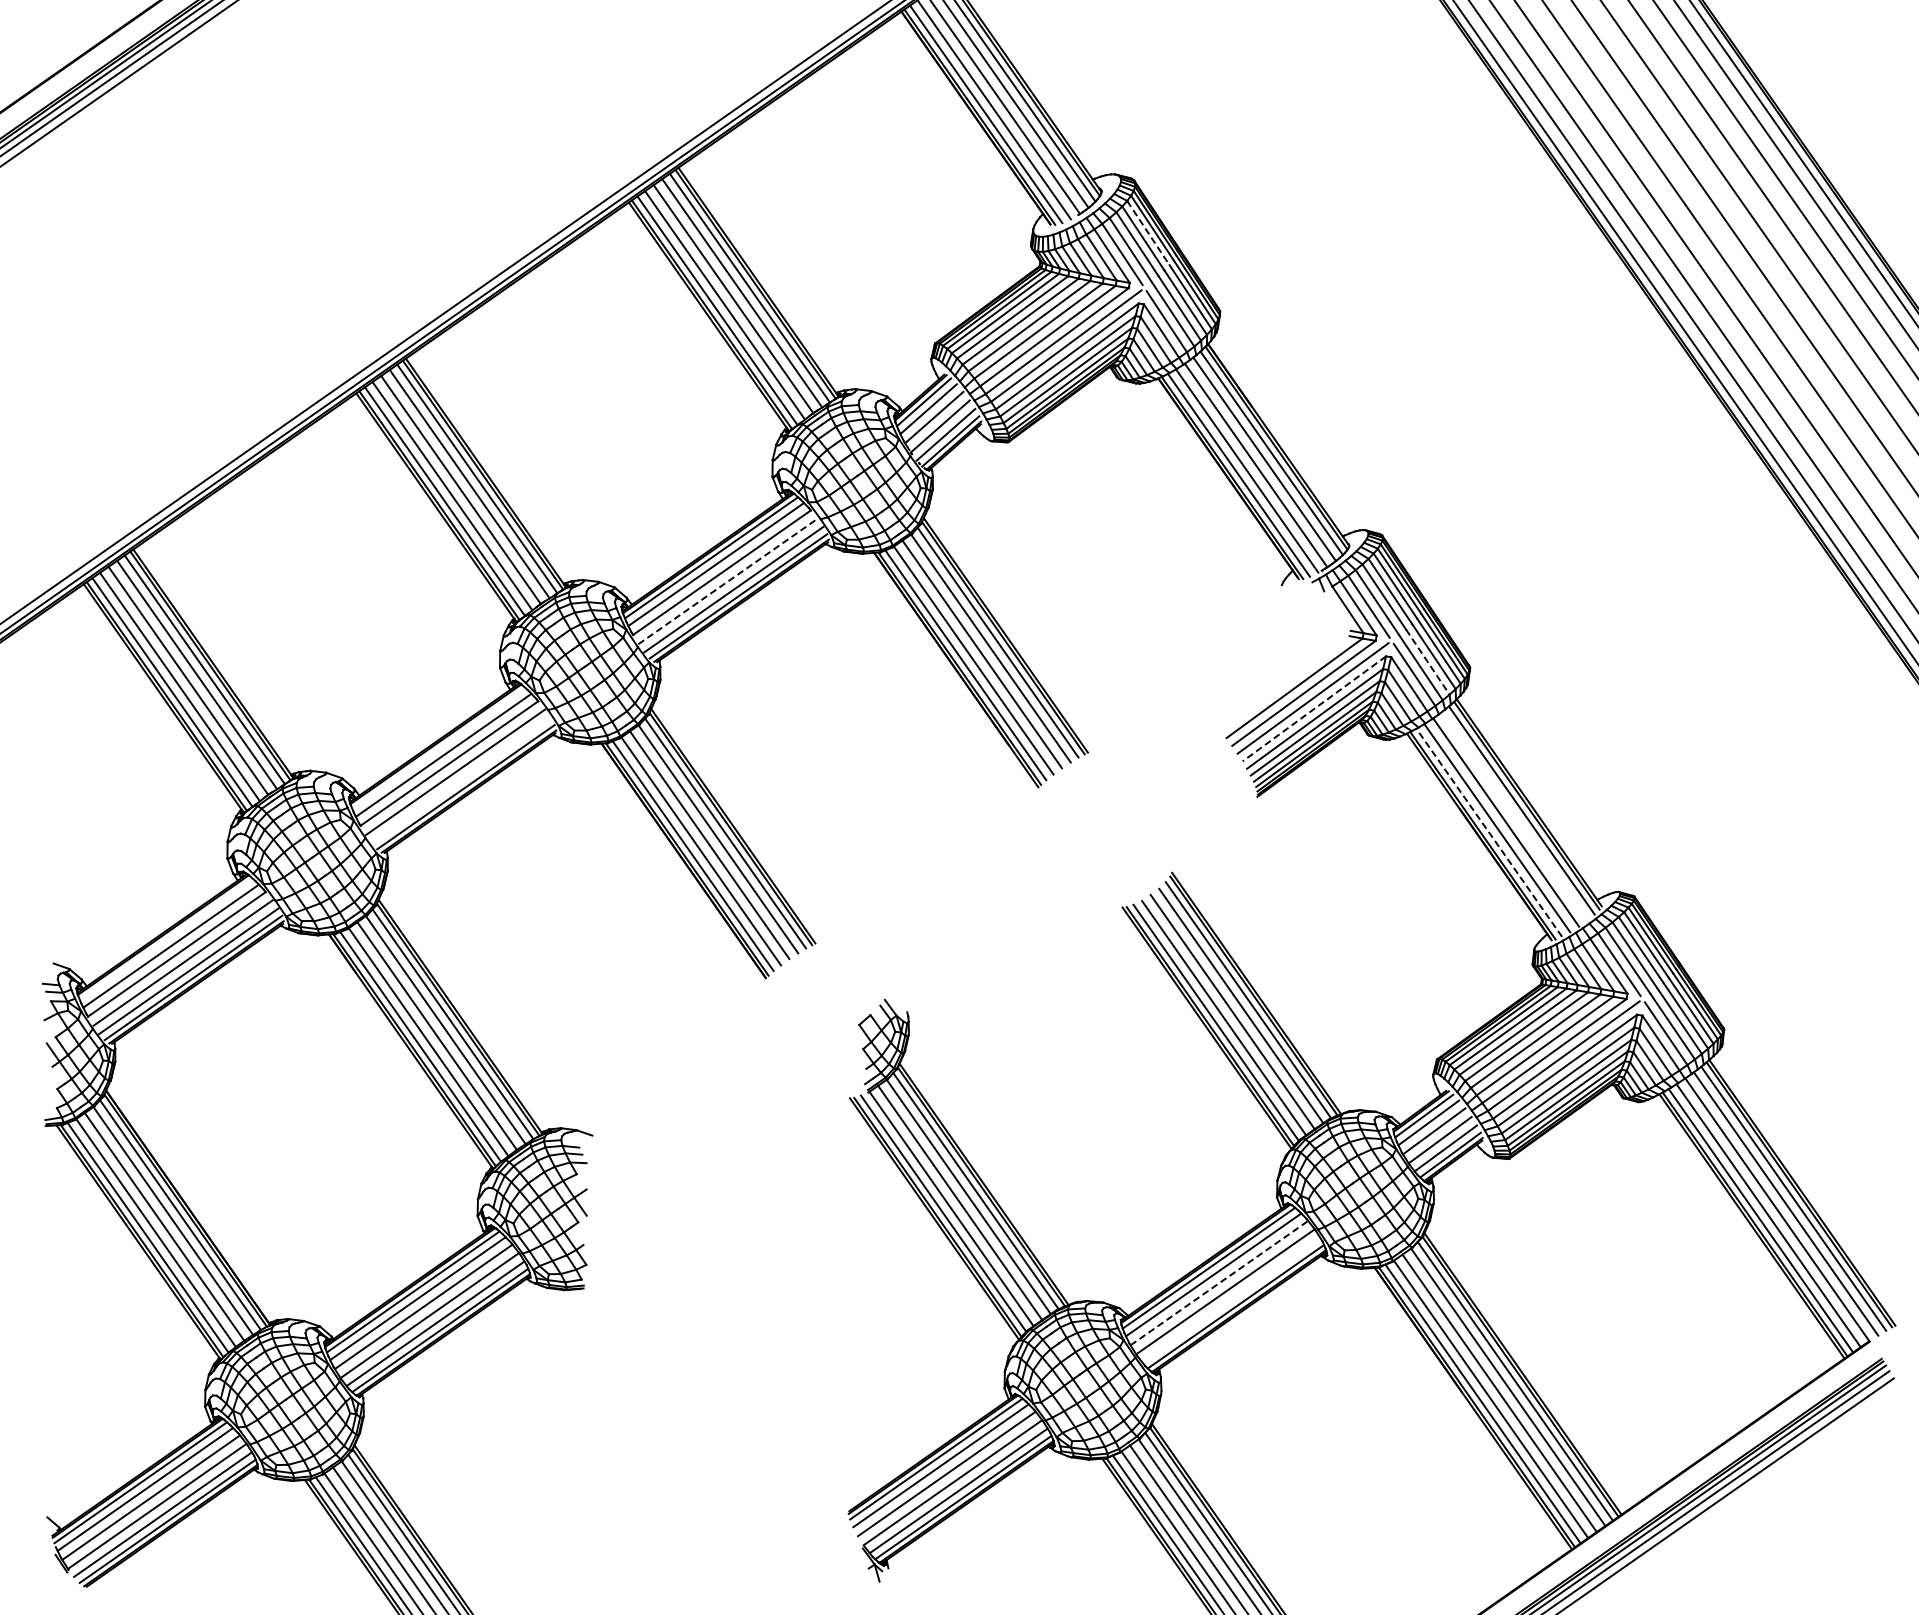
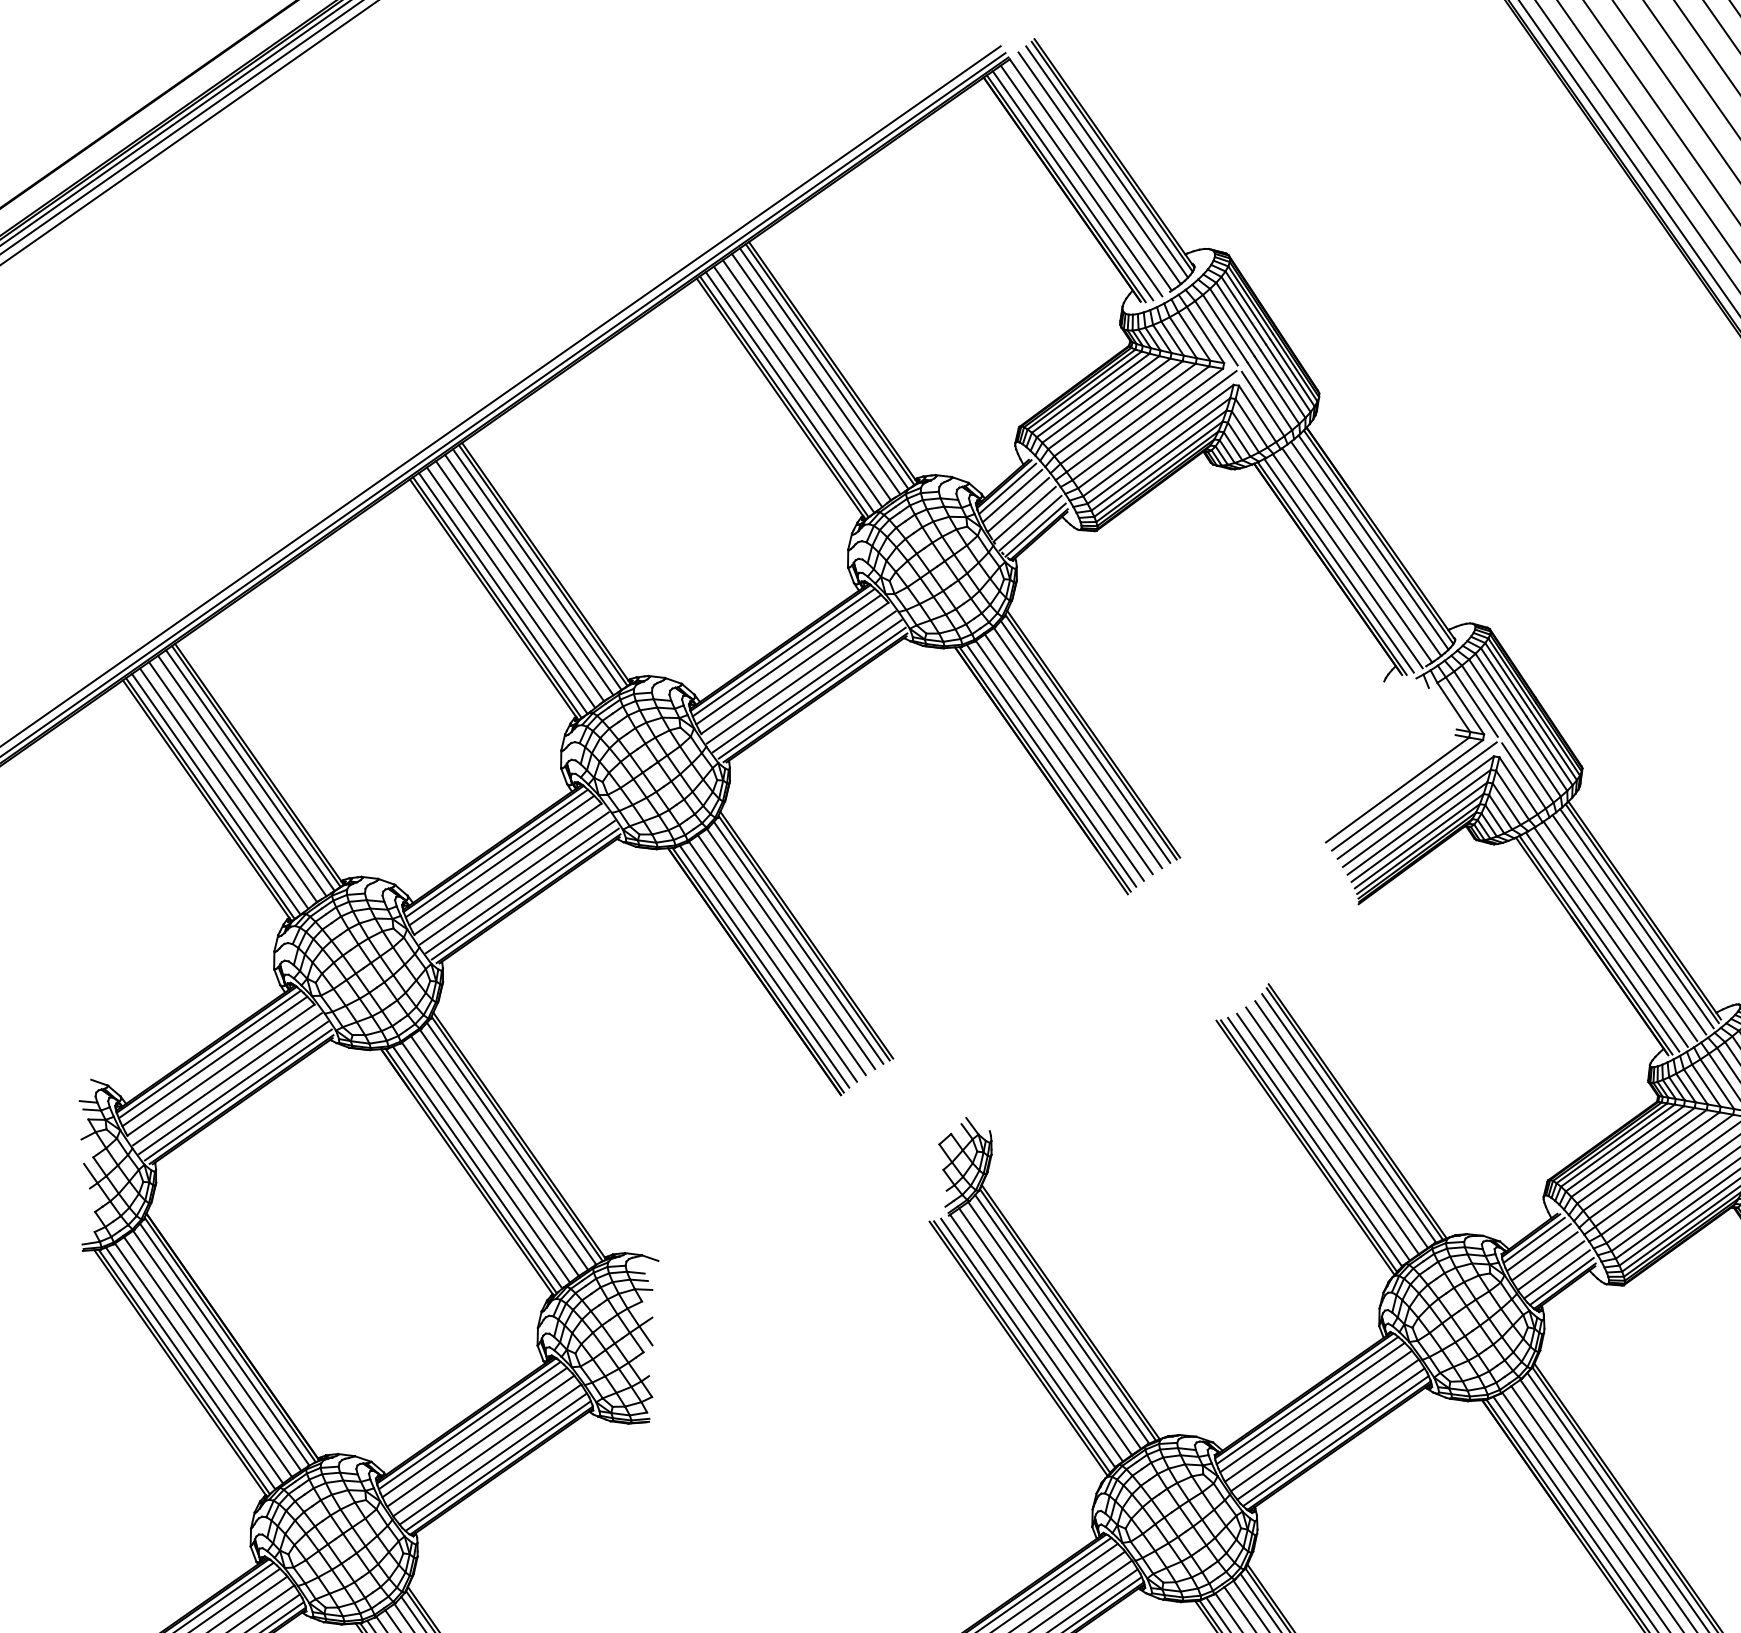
line: (1148, 233) -> (1243, 311), dashed -> solid
line: (728, 581) -> (801, 677), dashed -> solid
line: (1428, 662) -> (1538, 762), dashed -> solid
line: (1314, 708) -> (1418, 811), dashed -> solid
line: (438, 748) -> (496, 853), added
line: (461, 780) -> (520, 887), added
line: (1514, 816) -> (1629, 924), added
line: (1488, 832) -> (1601, 941), dashed -> solid
line: (165, 939) -> (208, 1054), added
line: (1219, 1282) -> (1318, 1415), dashed -> solid
line: (1231, 1299) -> (1331, 1433), added

